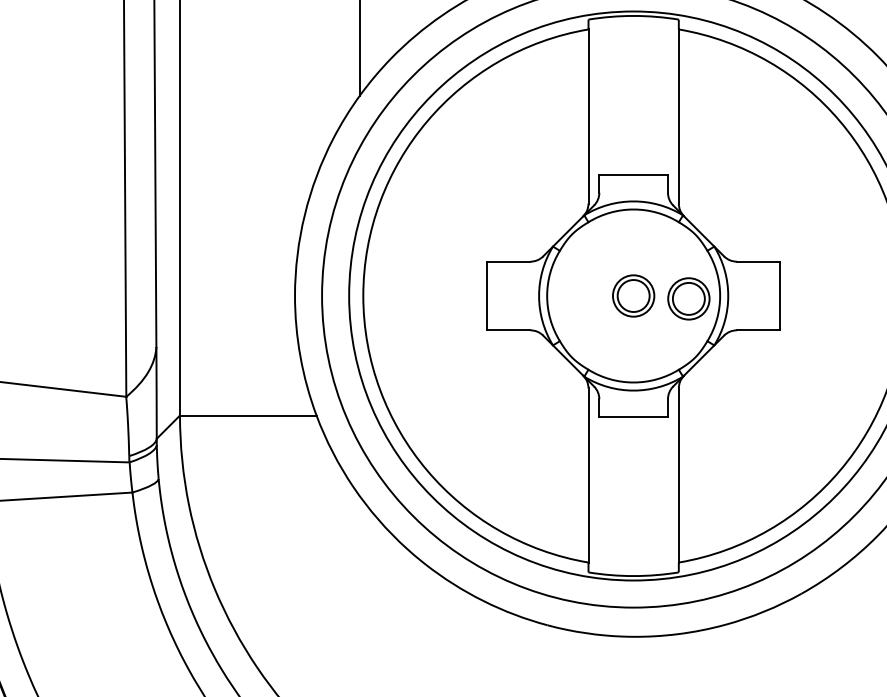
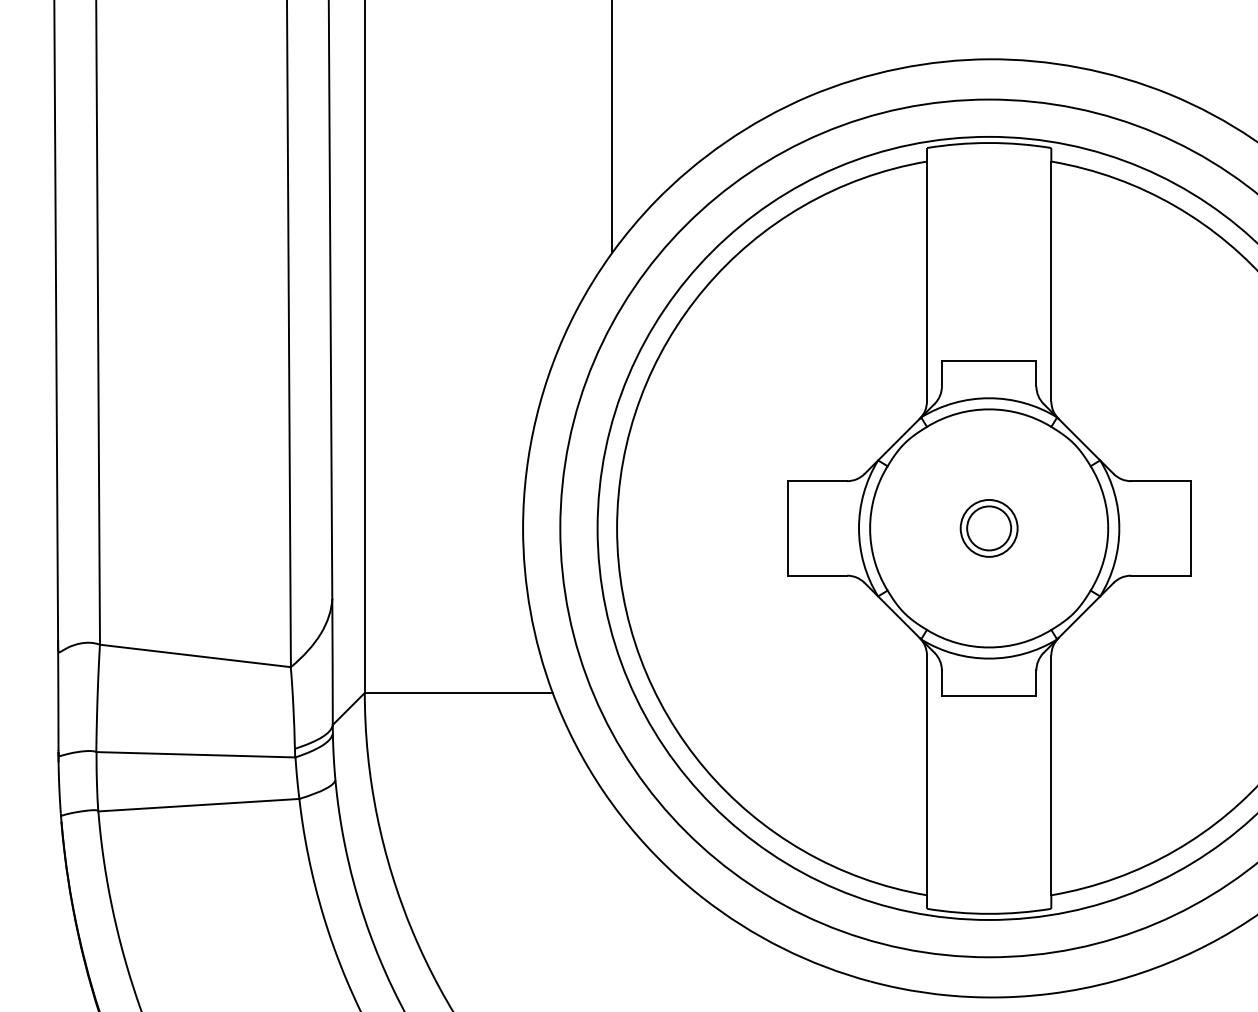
part: (688, 298) -> (1064, 532), removed

